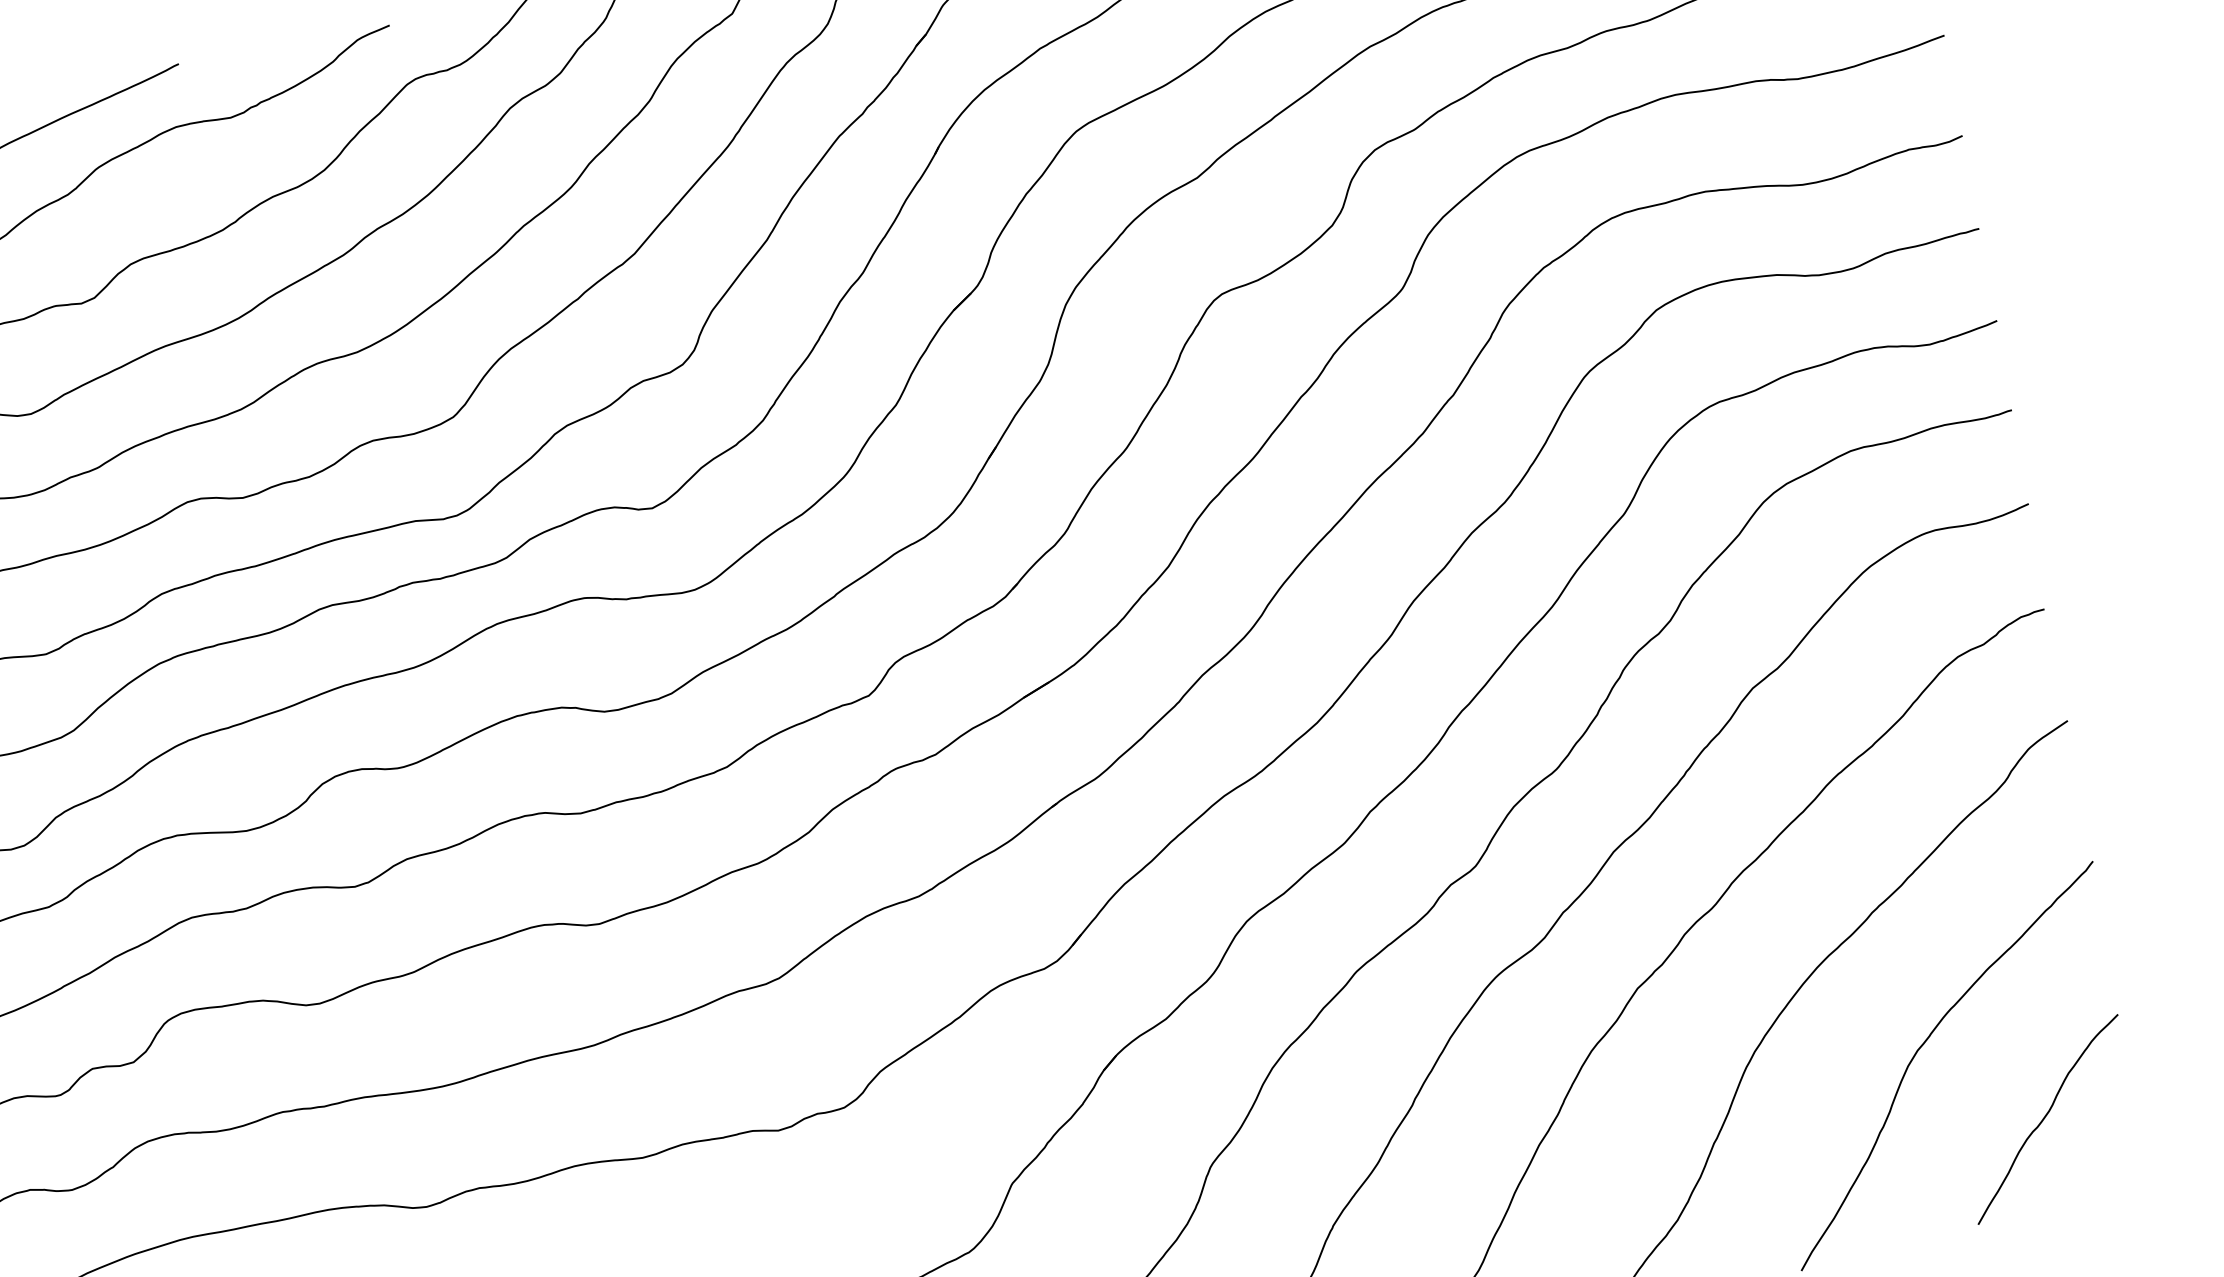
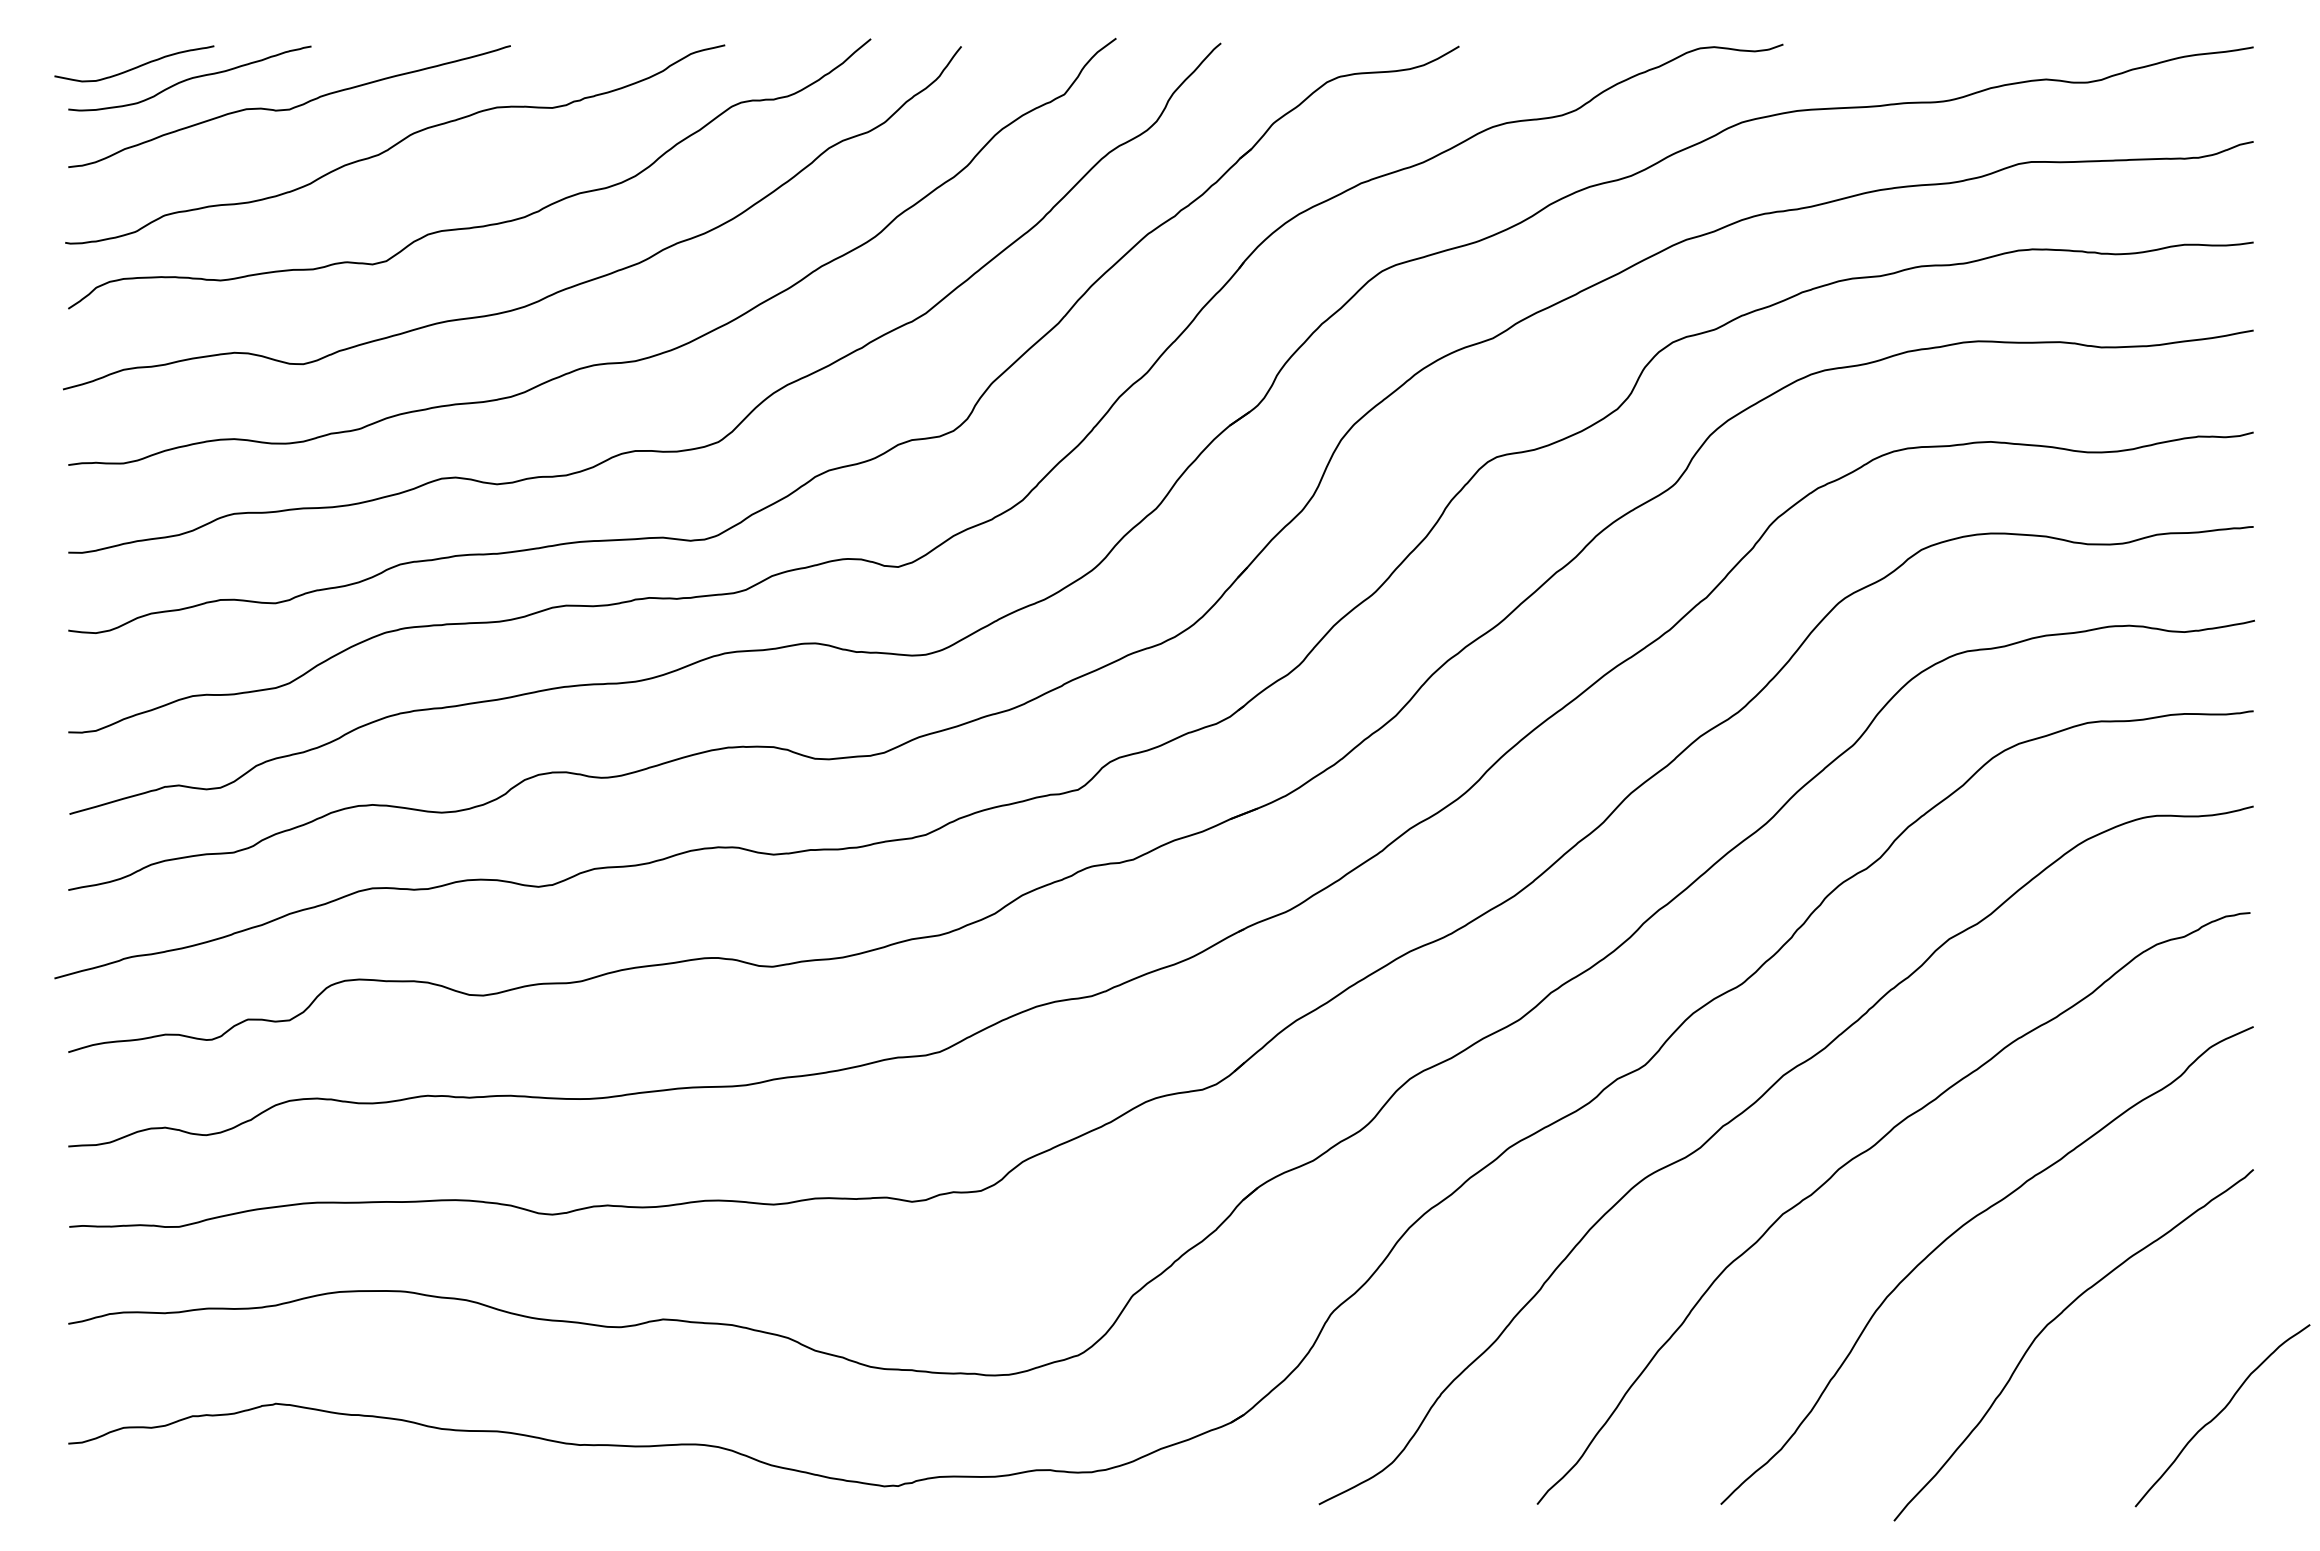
curve: (2045, 1117) -> (2220, 1413), moved

